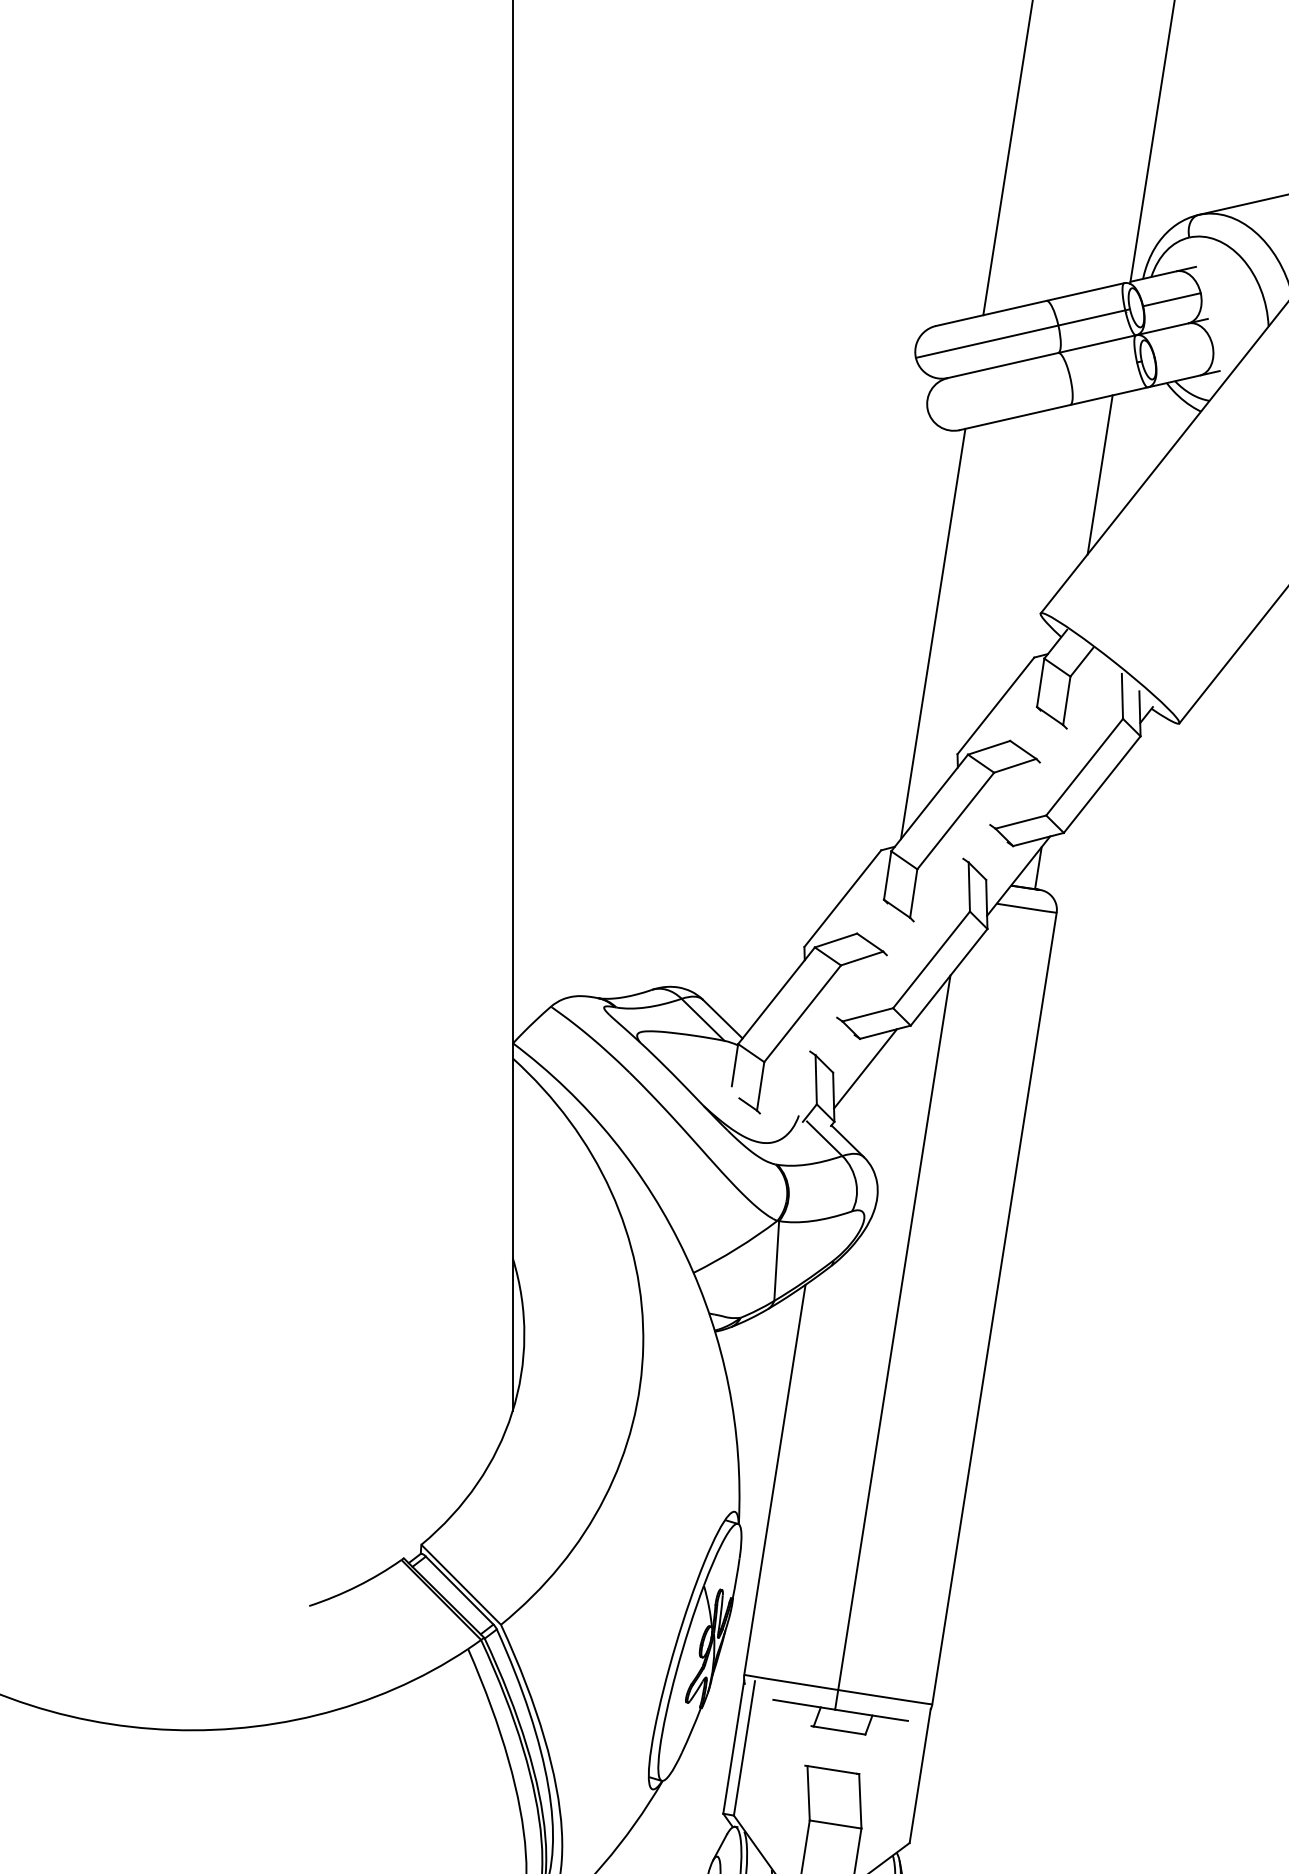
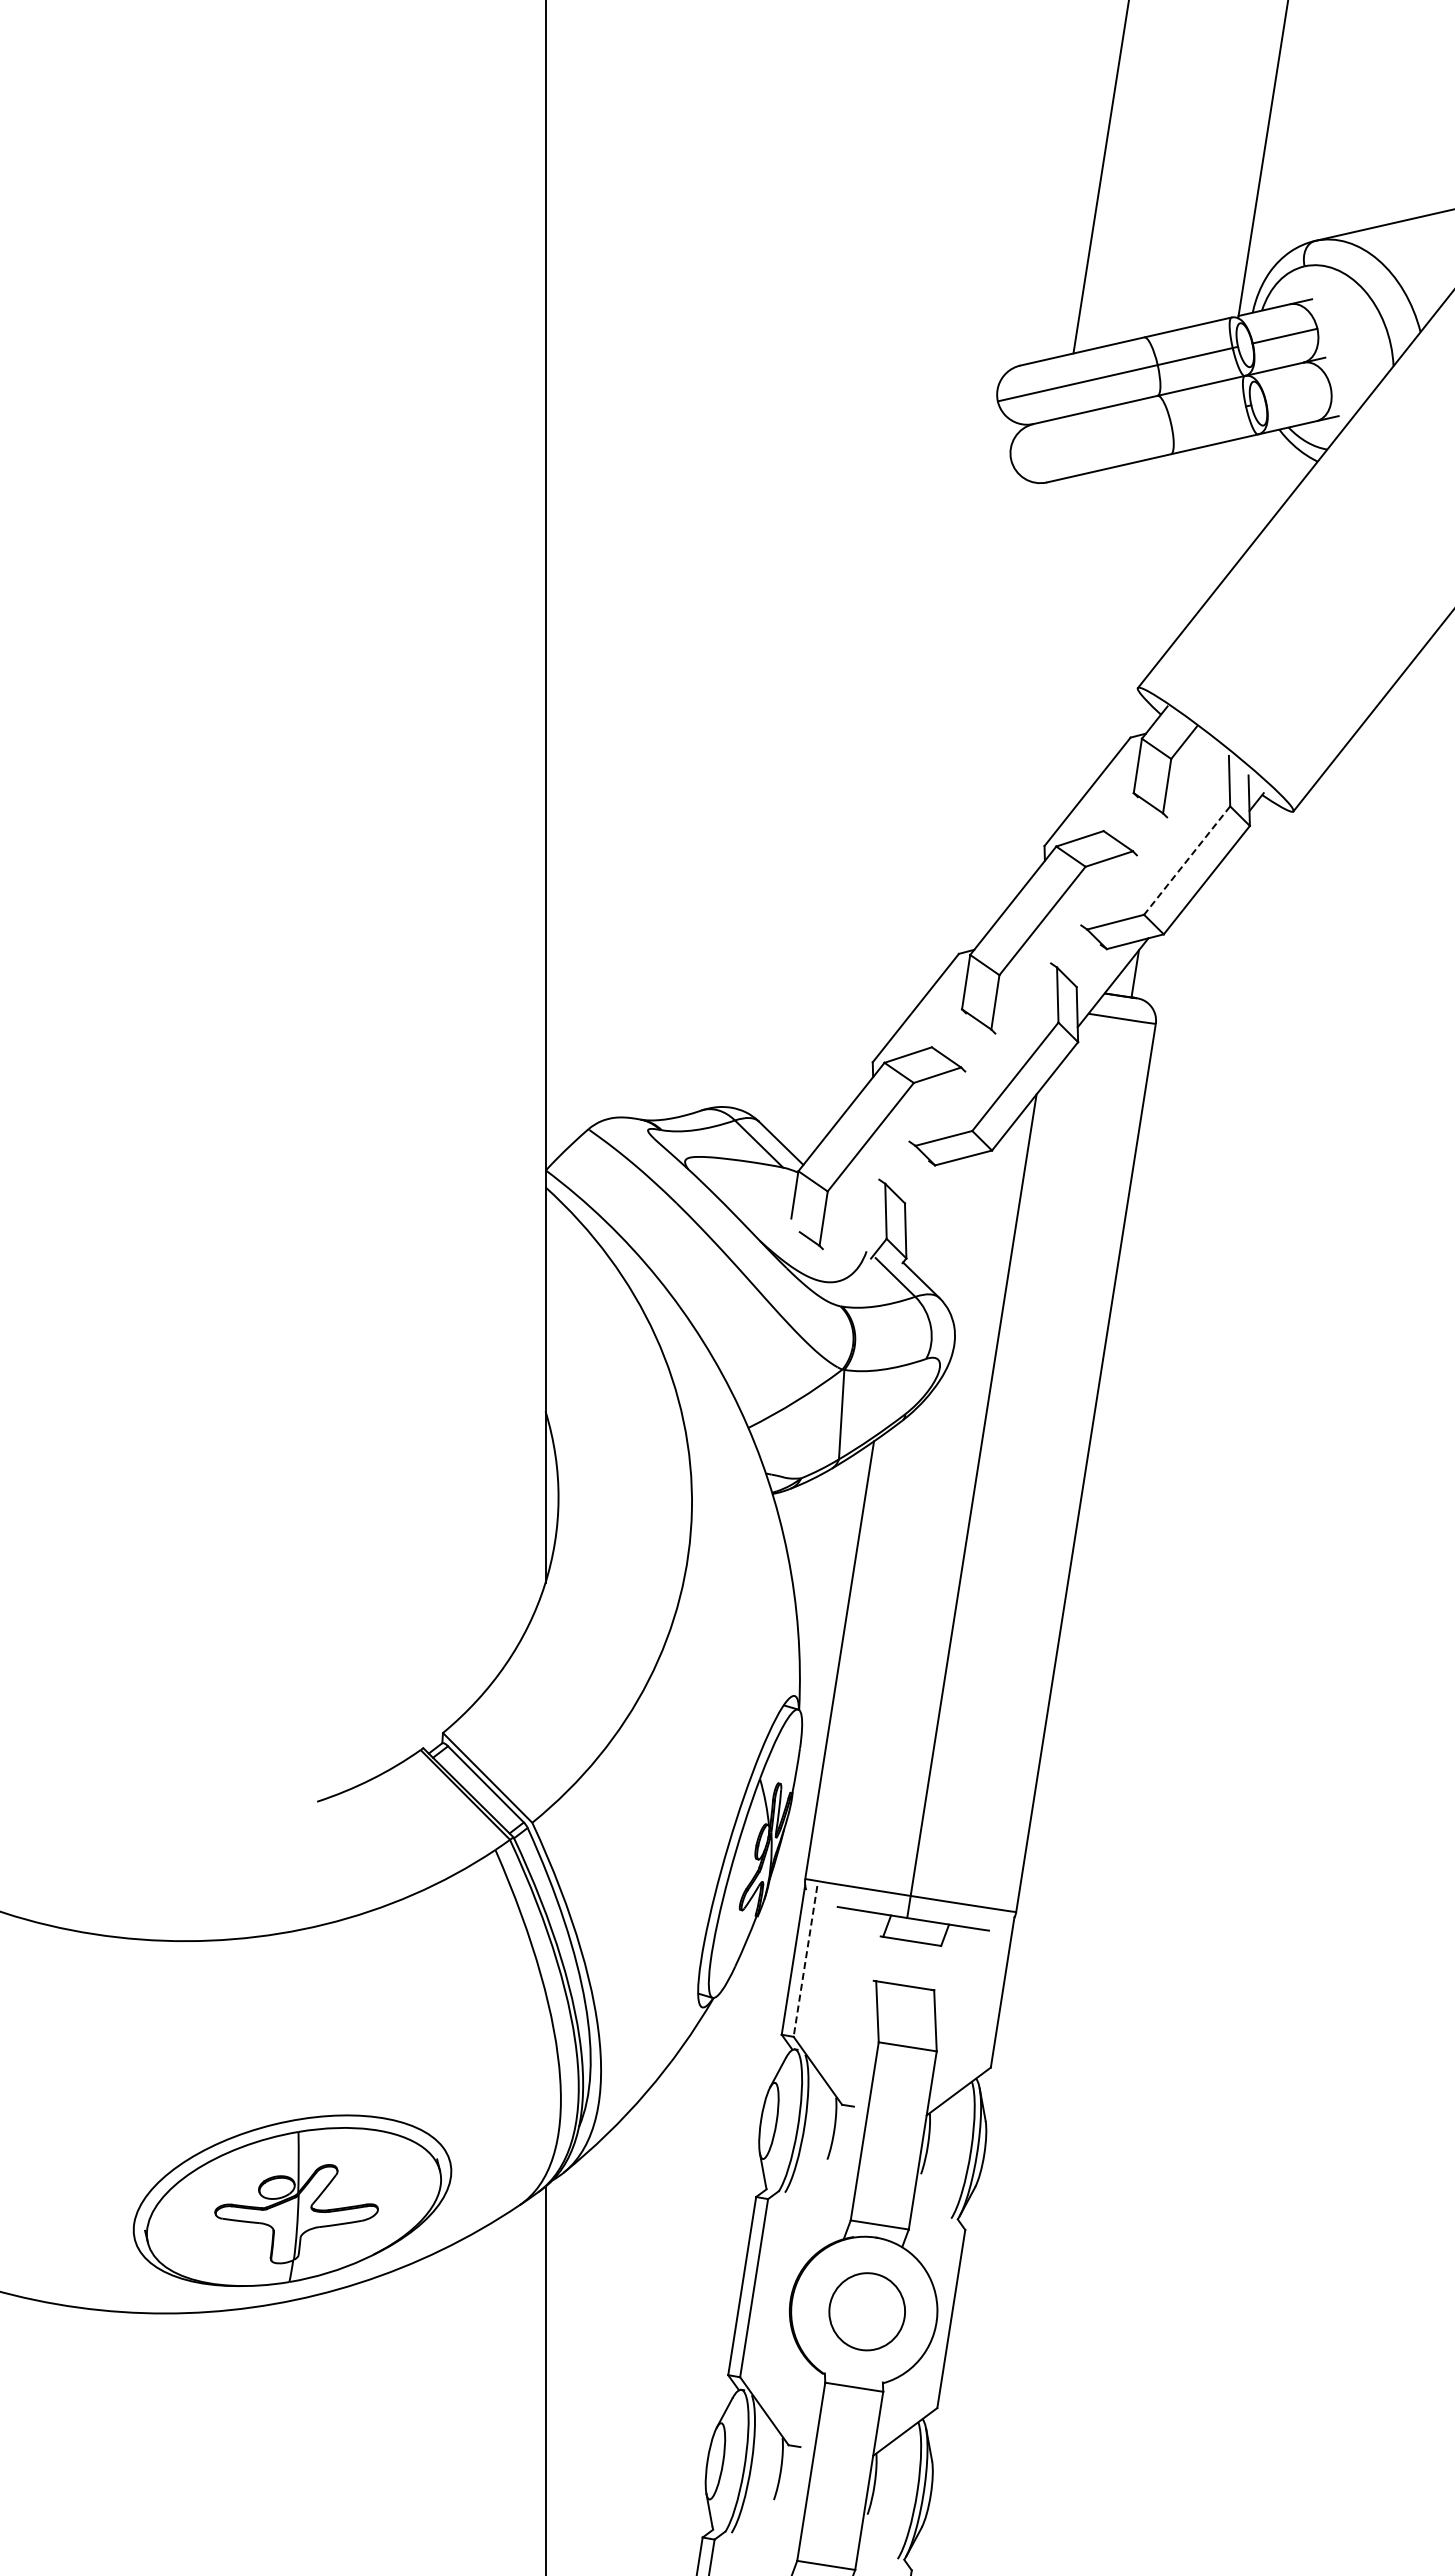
line: (1100, 474) -> (1204, 532), removed
line: (933, 634) -> (1017, 711), removed
line: (1084, 767) -> (1186, 860), solid -> dashed
line: (865, 1068) -> (941, 1198), removed
line: (744, 1748) -> (805, 1961), solid -> dashed

